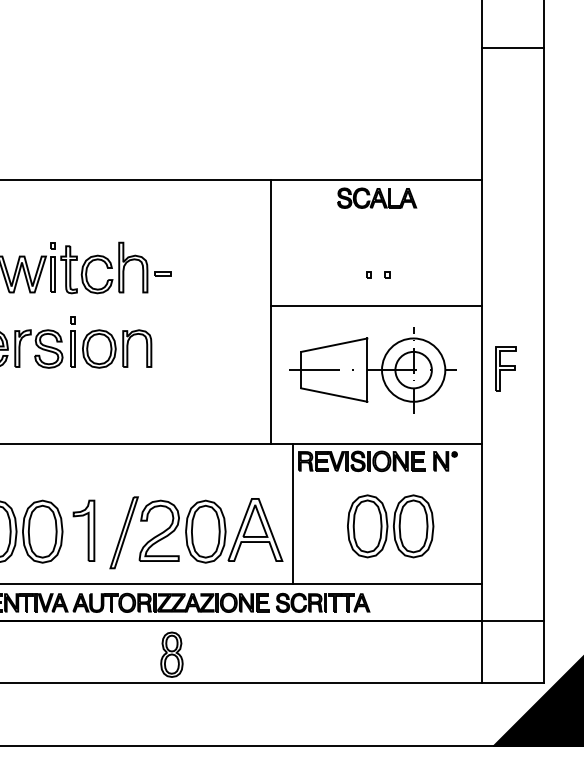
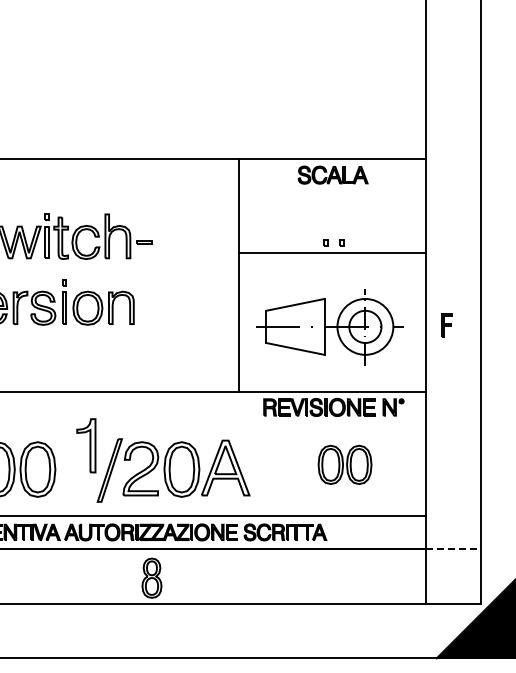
line: (512, 48) -> (452, 42), removed
line: (376, 306) -> (332, 253), moved
part: (505, 368) -> (446, 325), size x0.6
line: (293, 513) -> (259, 453), removed
part: (389, 525) -> (344, 464), size x0.7
part: (84, 530) -> (86, 445), moved
line: (513, 621) -> (453, 548), solid -> dashed

